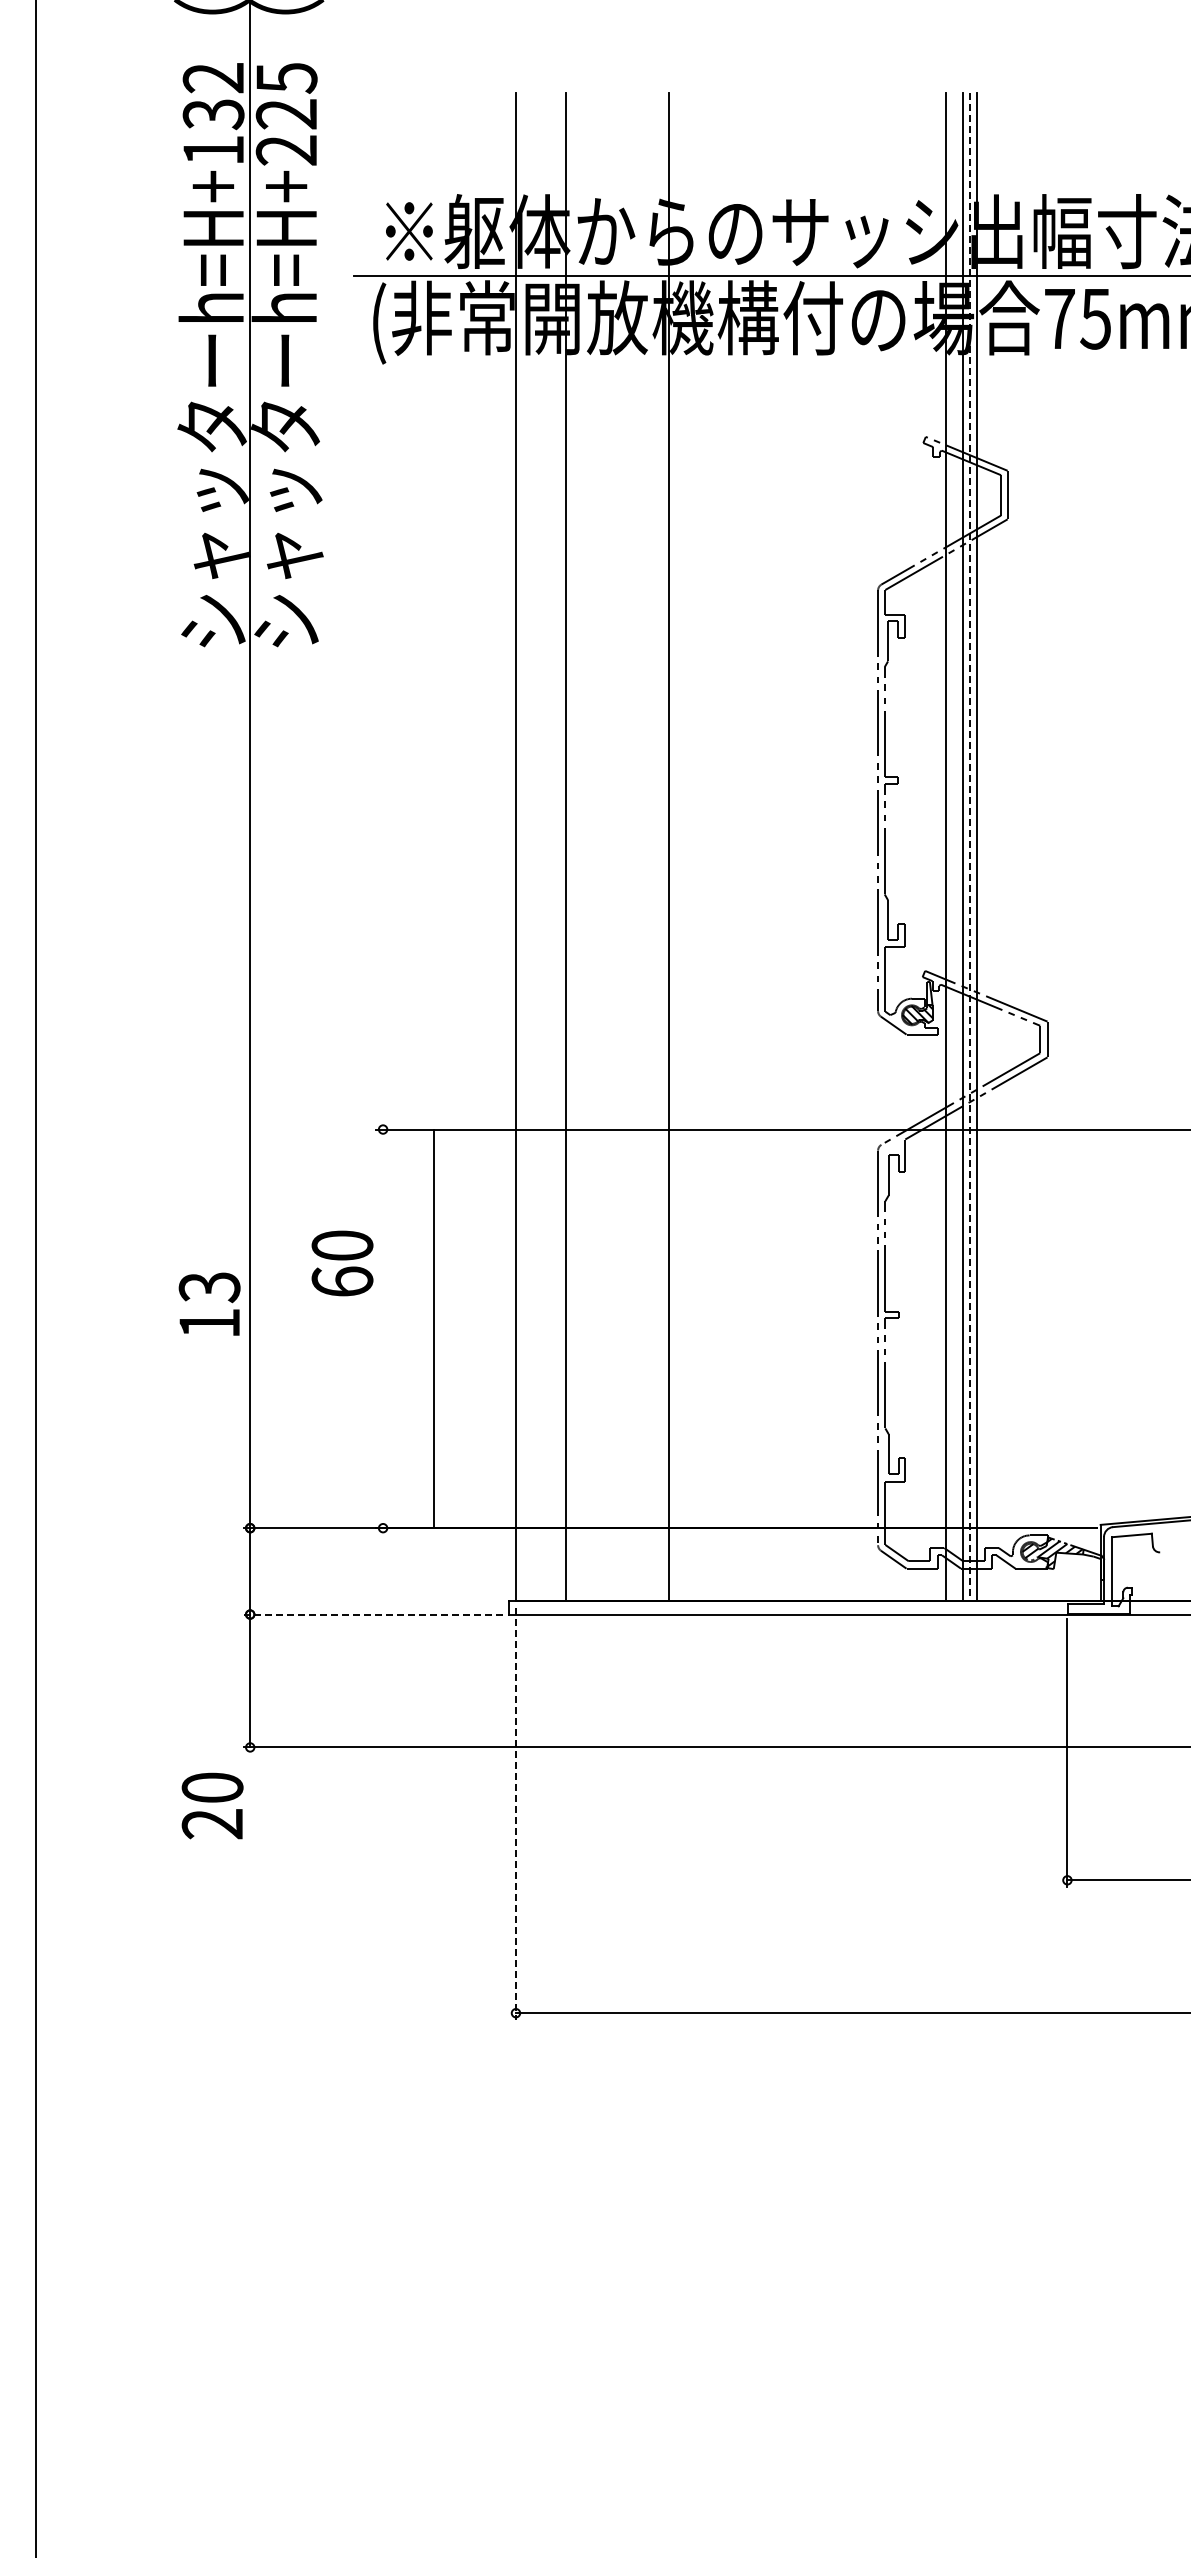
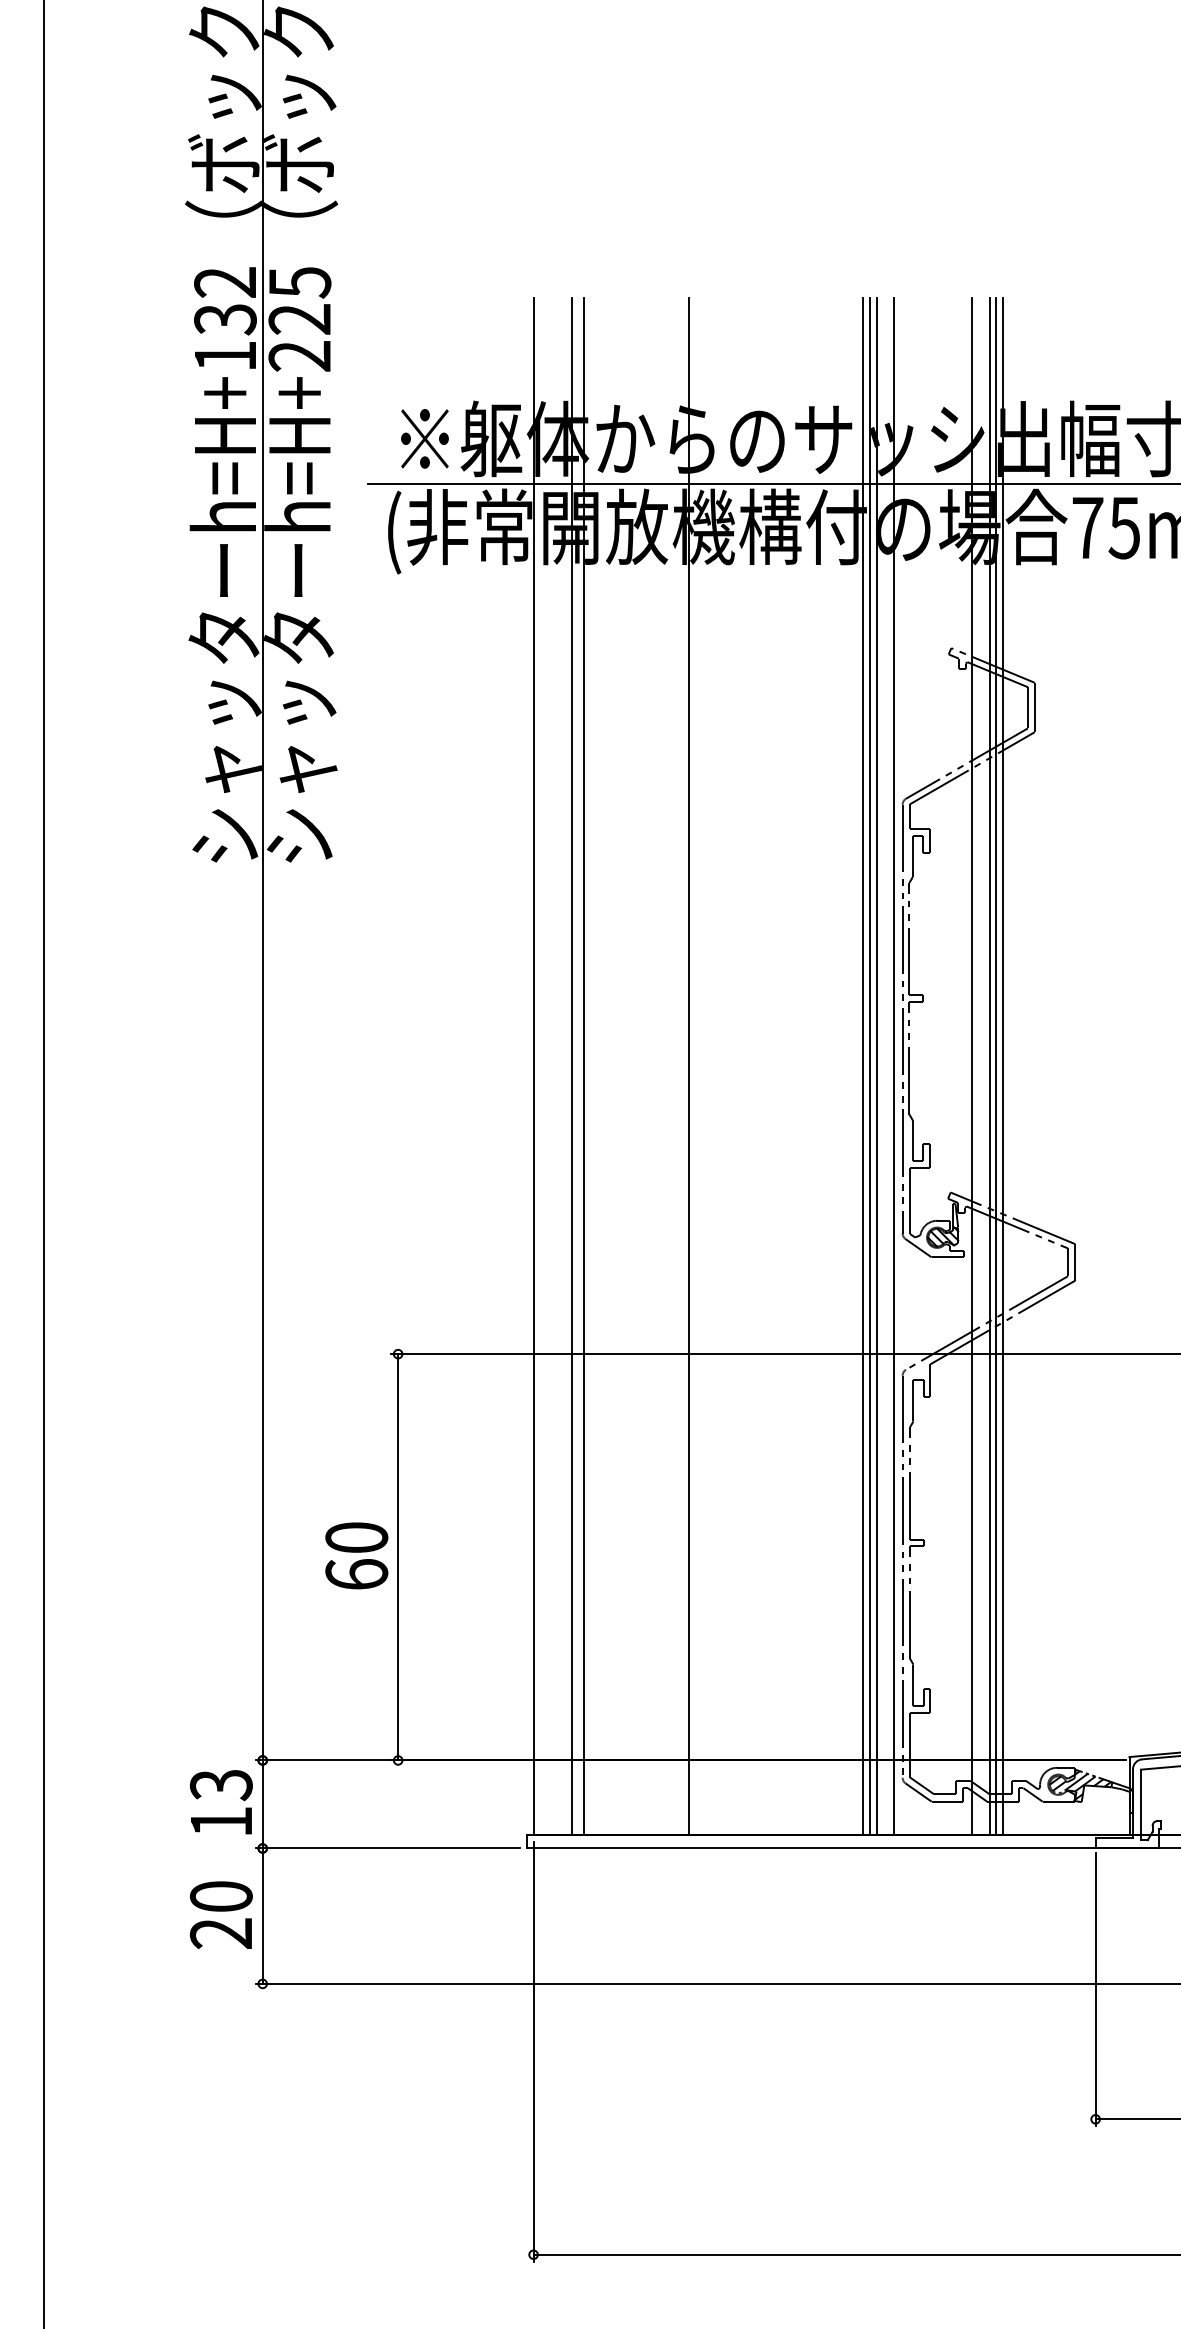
line: (553, 847) -> (571, 1066), added
line: (839, 847) -> (863, 1066), added
line: (845, 847) -> (869, 1066), added
line: (852, 847) -> (876, 1066), added
line: (869, 847) -> (893, 1066), added
line: (970, 847) -> (996, 1066), dashed -> solid
text: (342, 1263) -> (356, 1555), moved
text: (209, 1303) -> (221, 1801), moved
line: (434, 1328) -> (398, 1556), moved
line: (373, 1614) -> (388, 1848), dashed -> solid
text: (212, 1805) -> (221, 1914), moved
line: (515, 1813) -> (533, 2051), dashed -> solid

